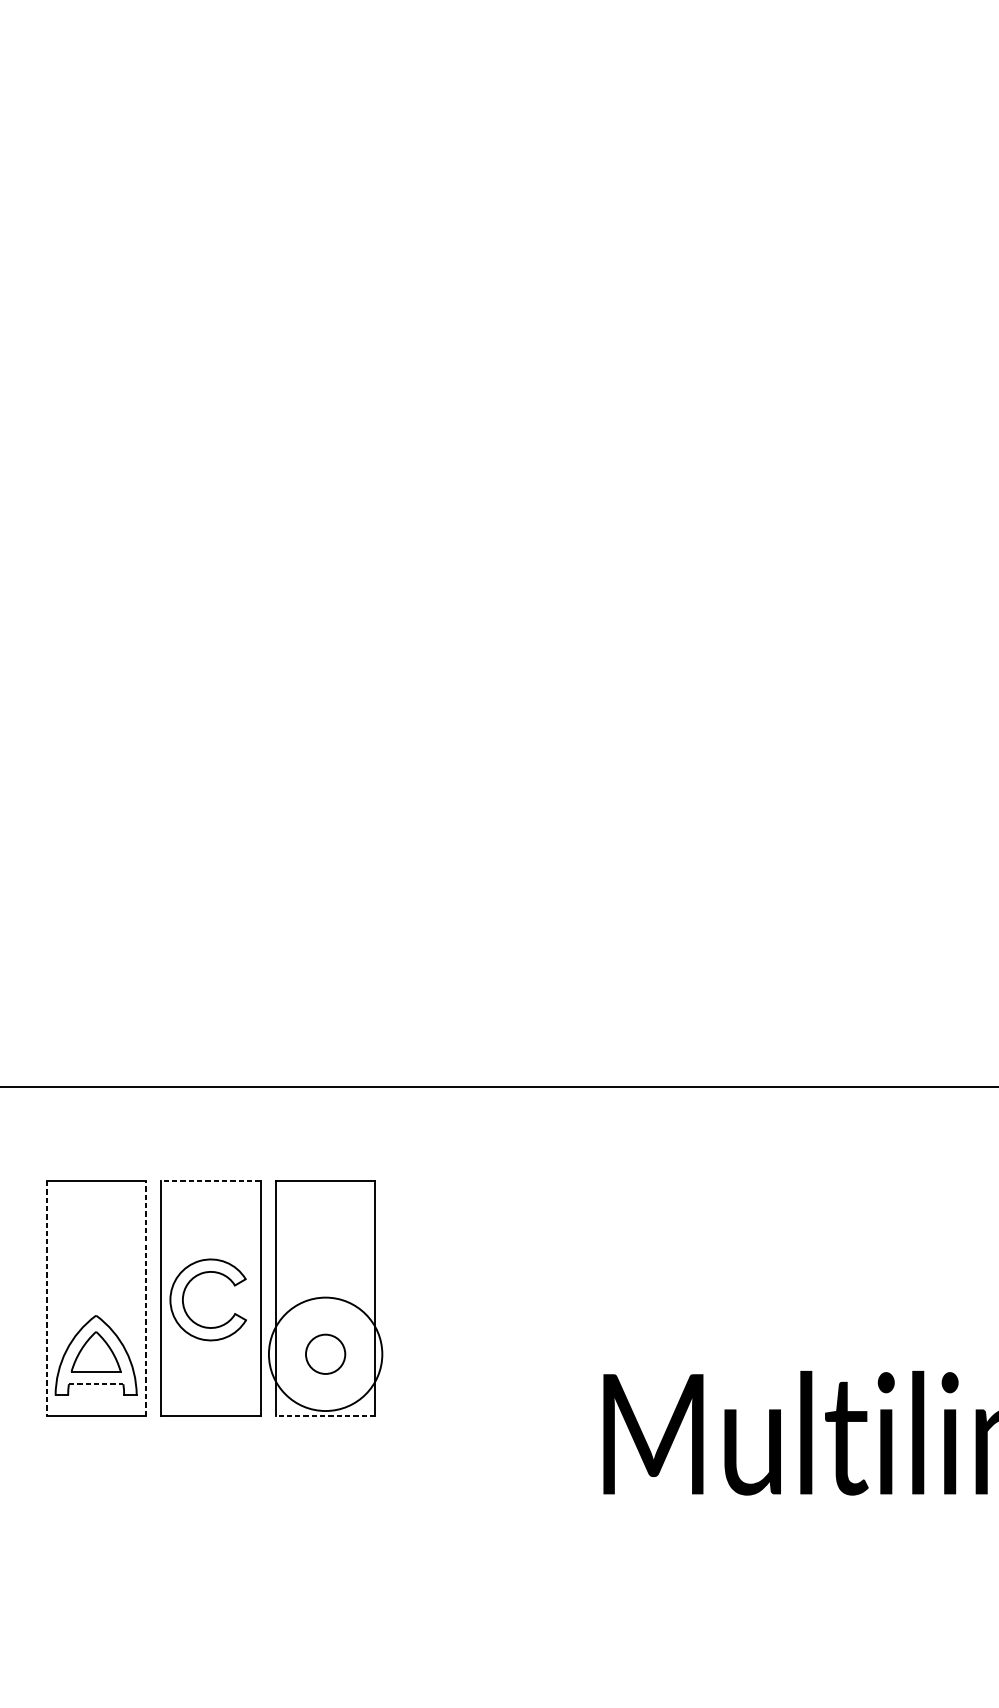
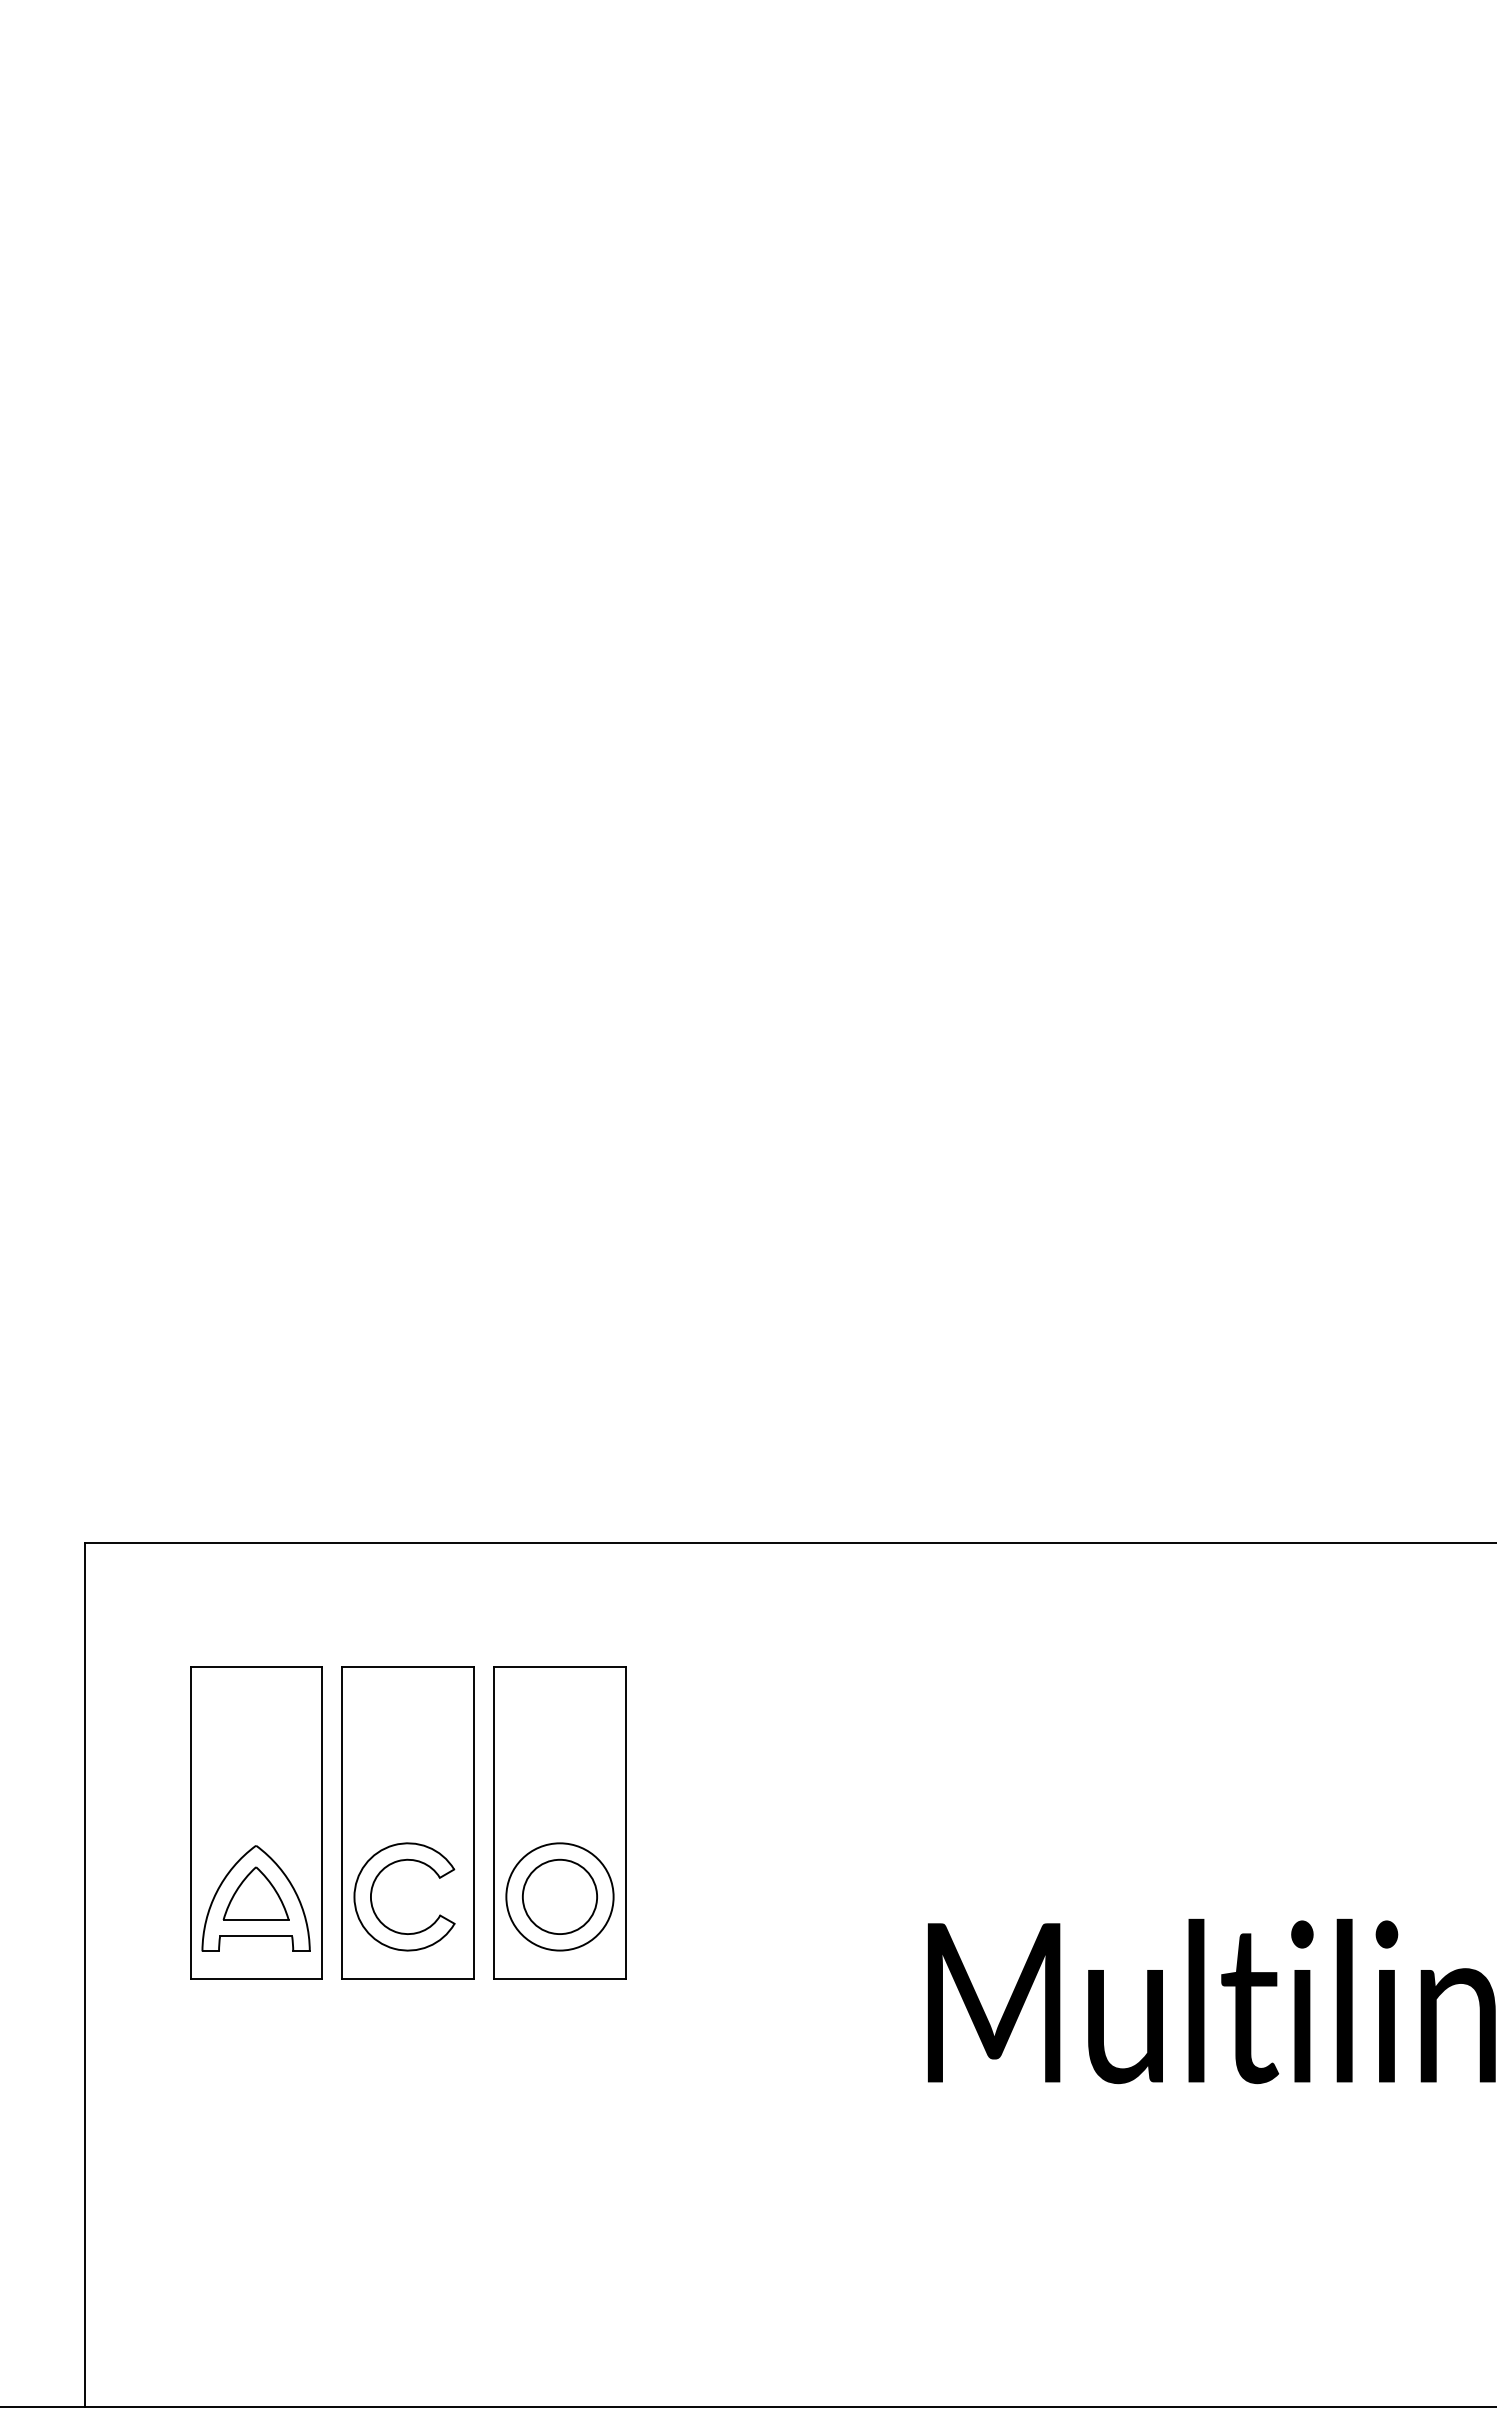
line: (211, 1181) -> (408, 1667), dashed -> solid
part: (184, 1296) -> (372, 1892), moved
line: (46, 1298) -> (190, 1823), dashed -> solid
line: (145, 1298) -> (321, 1823), dashed -> solid
circle: (325, 1353) -> (559, 1896), size x0.71
circle: (325, 1353) -> (559, 1896), size x1.43
line: (96, 1384) -> (256, 1936), dashed -> solid
line: (325, 1415) -> (559, 1978), dashed -> solid

